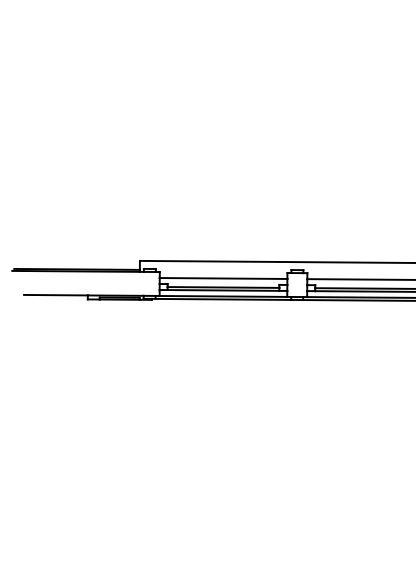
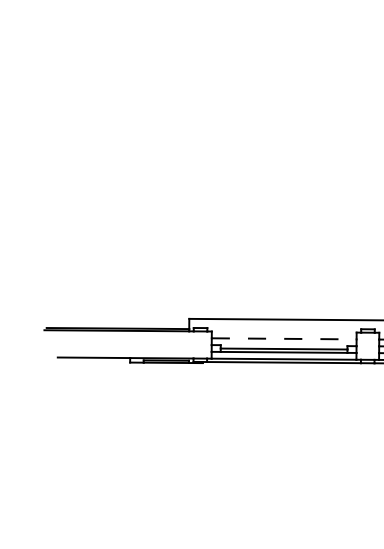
line: (223, 278) -> (284, 338), solid -> dashed

